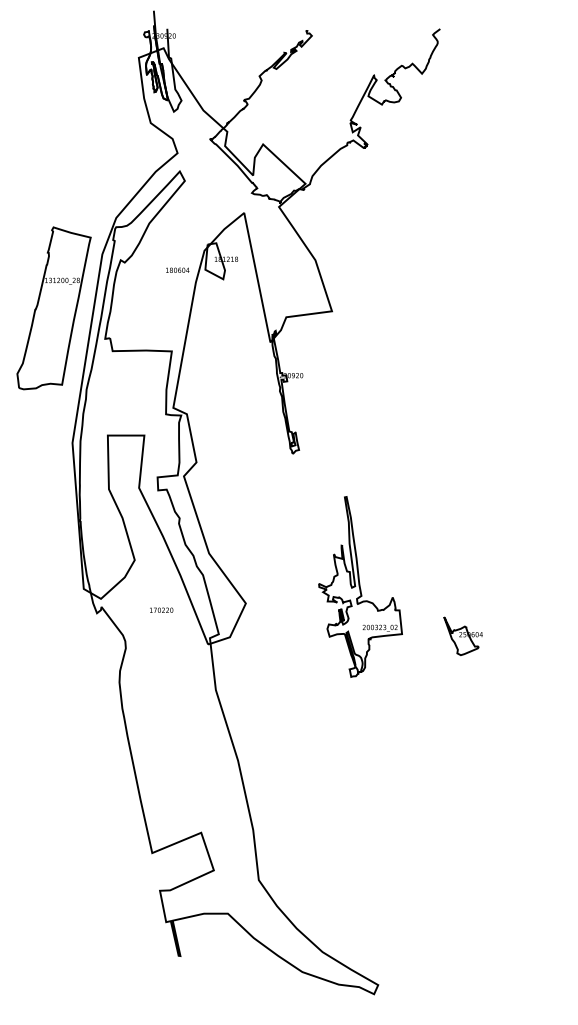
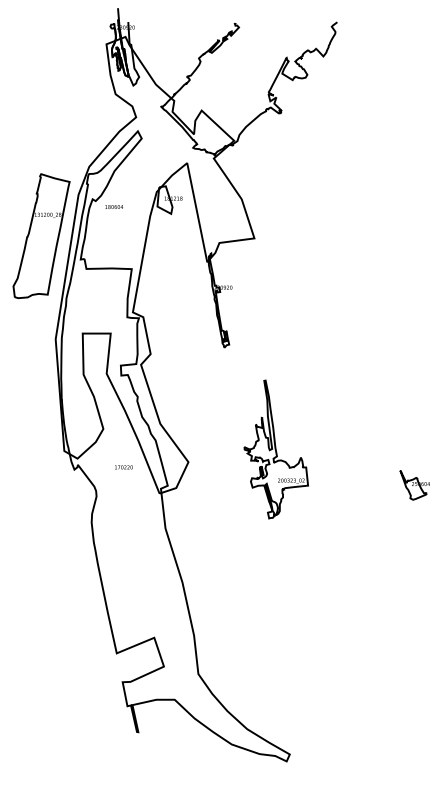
text: (176, 269) -> (113, 206), moved
part: (462, 636) -> (414, 485), moved

